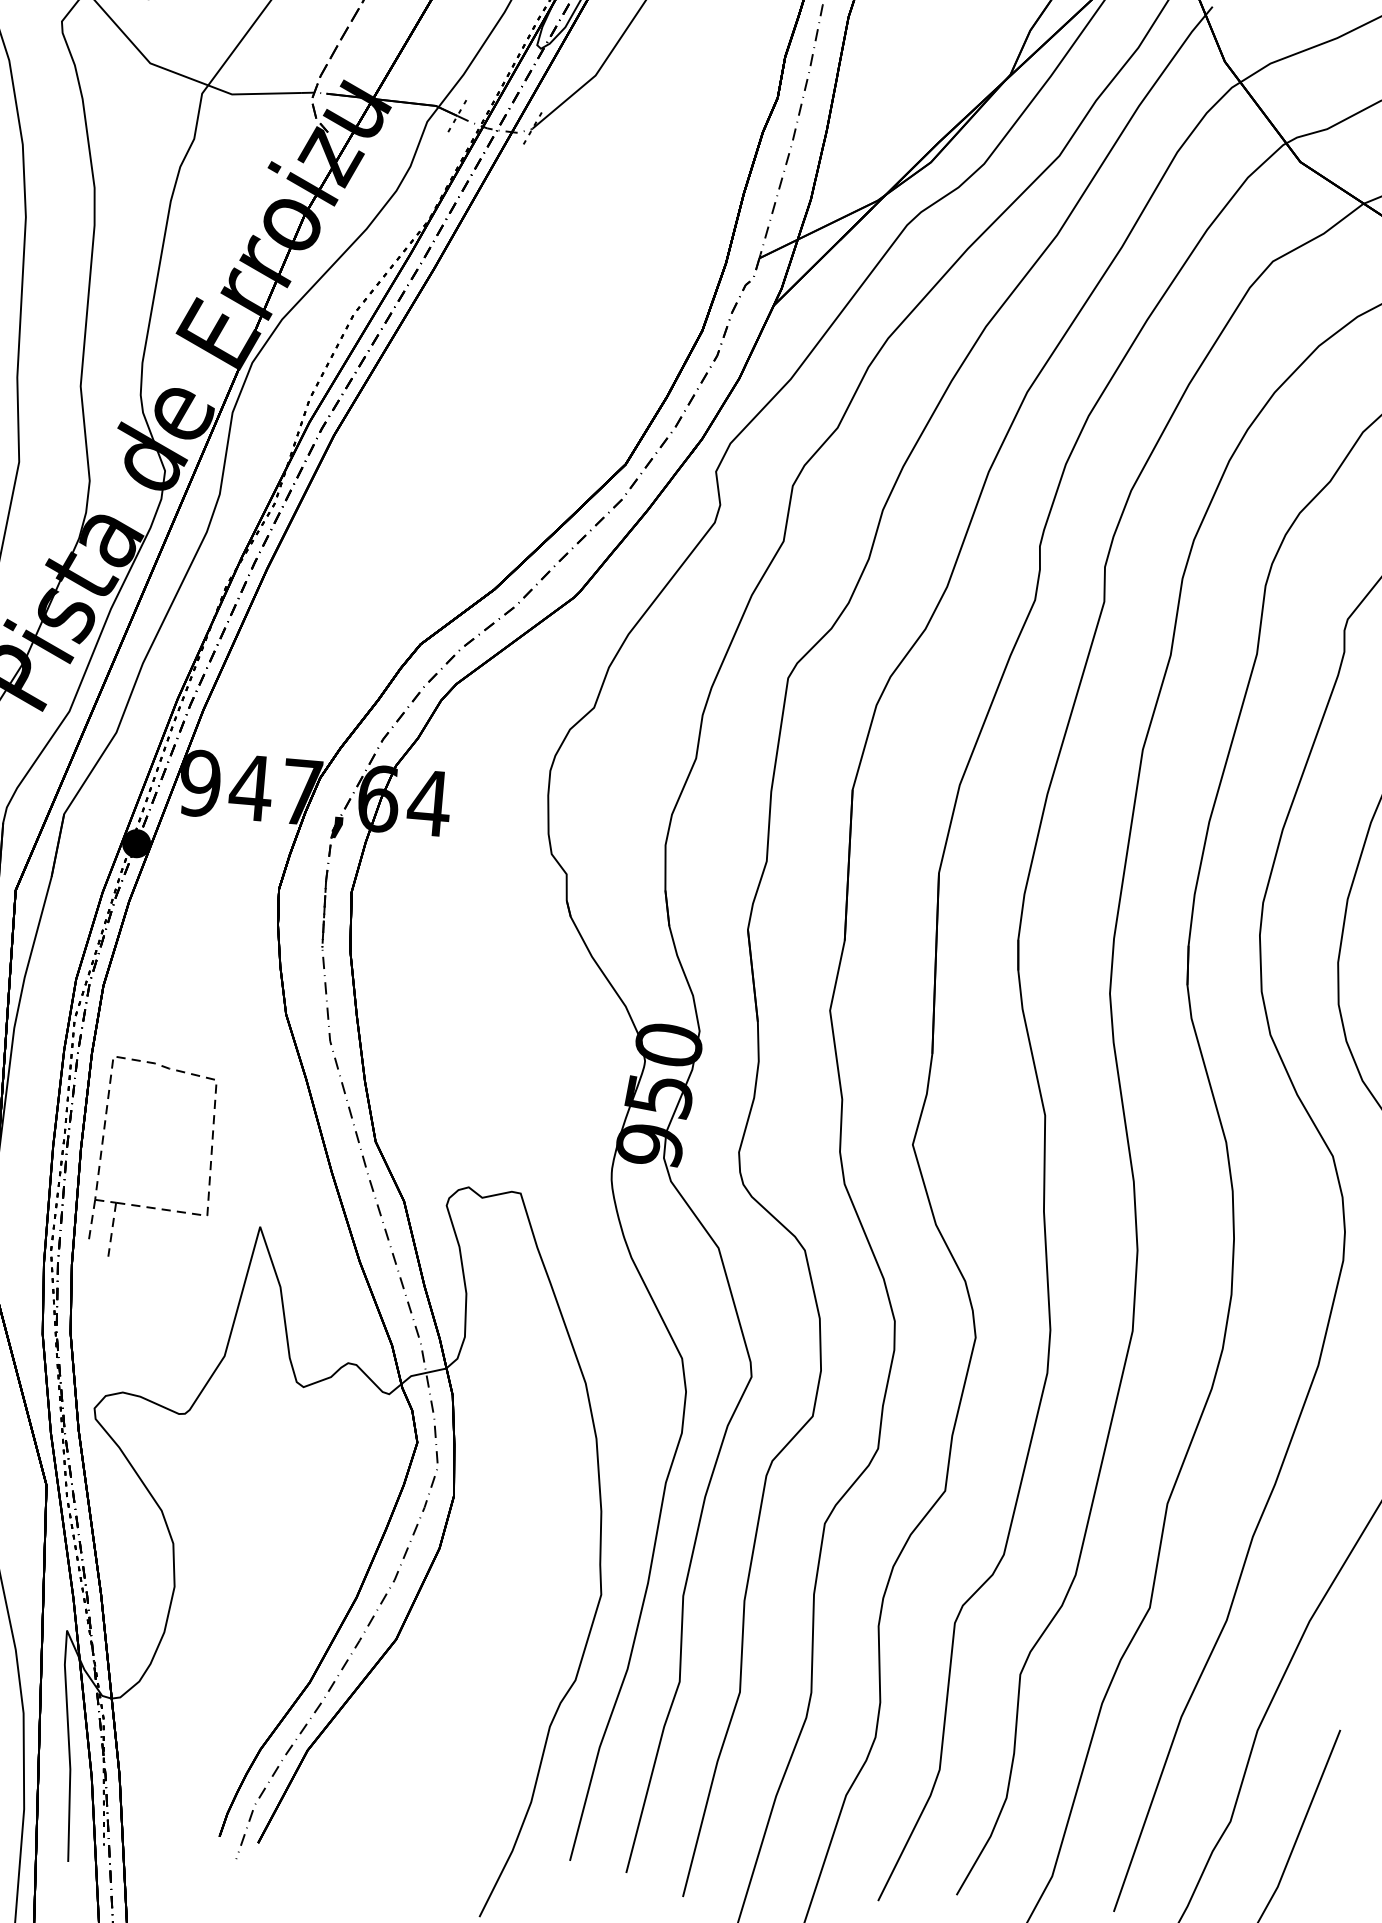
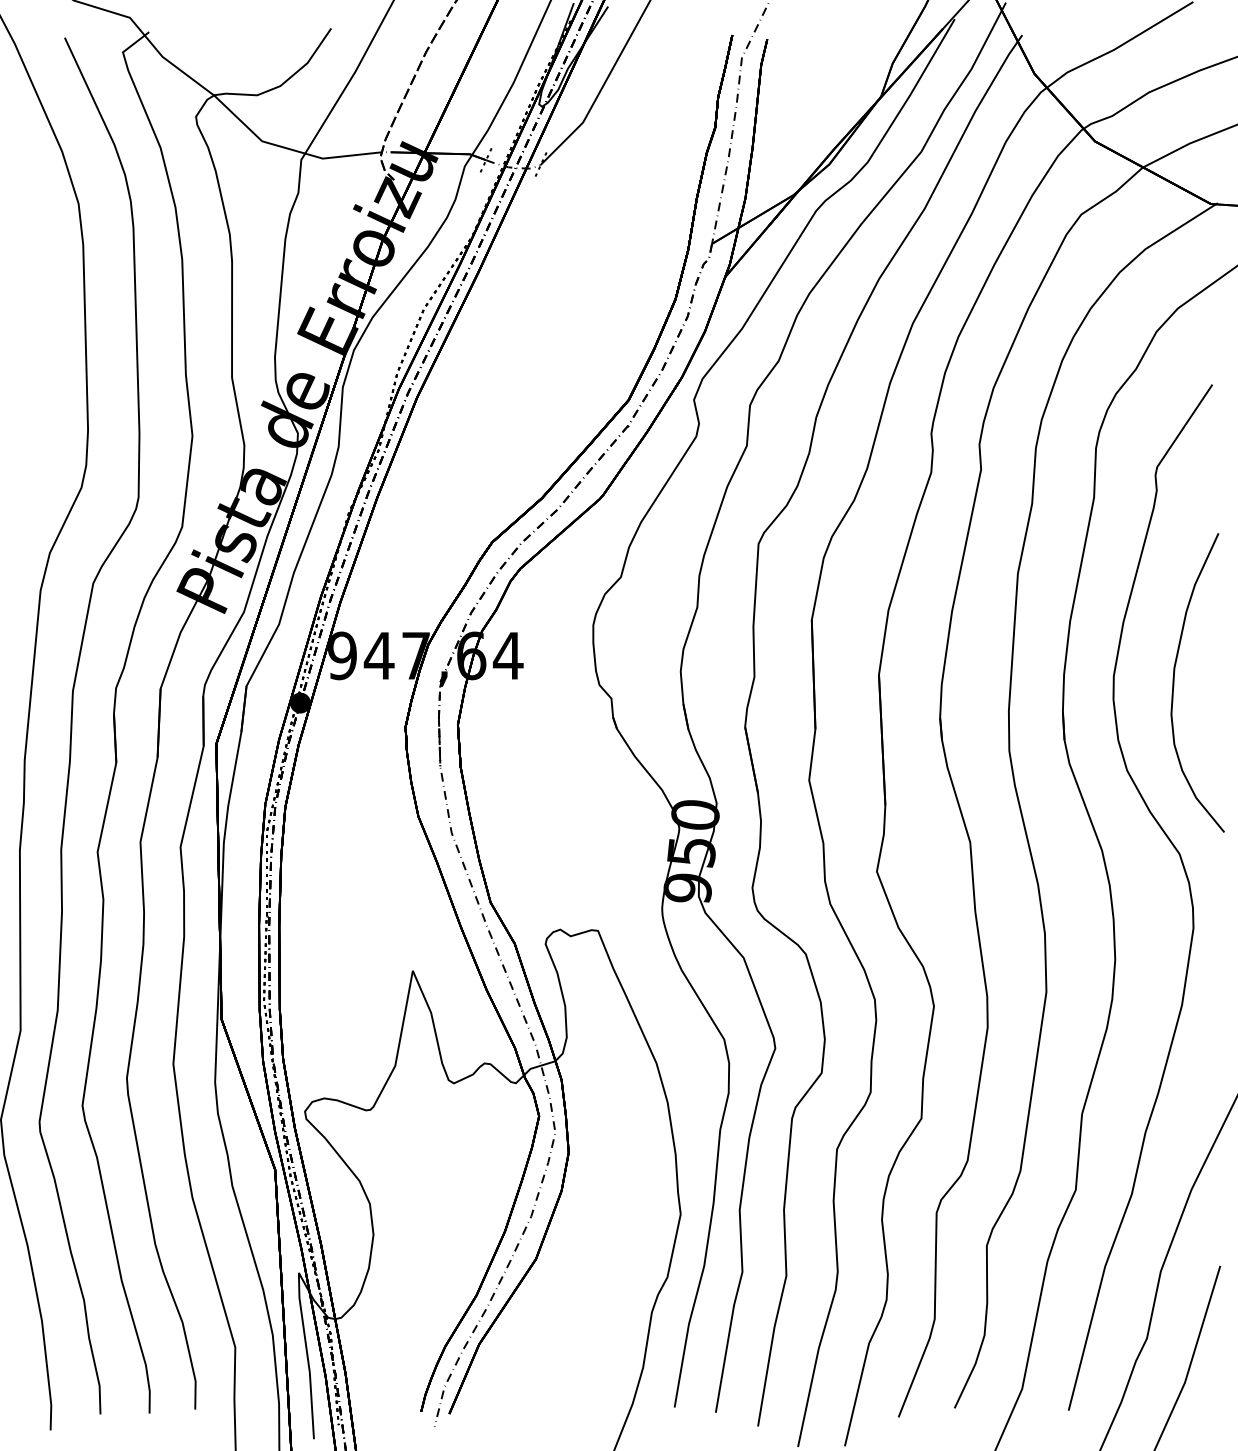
part: (148, 1205) -> (331, 962), removed

